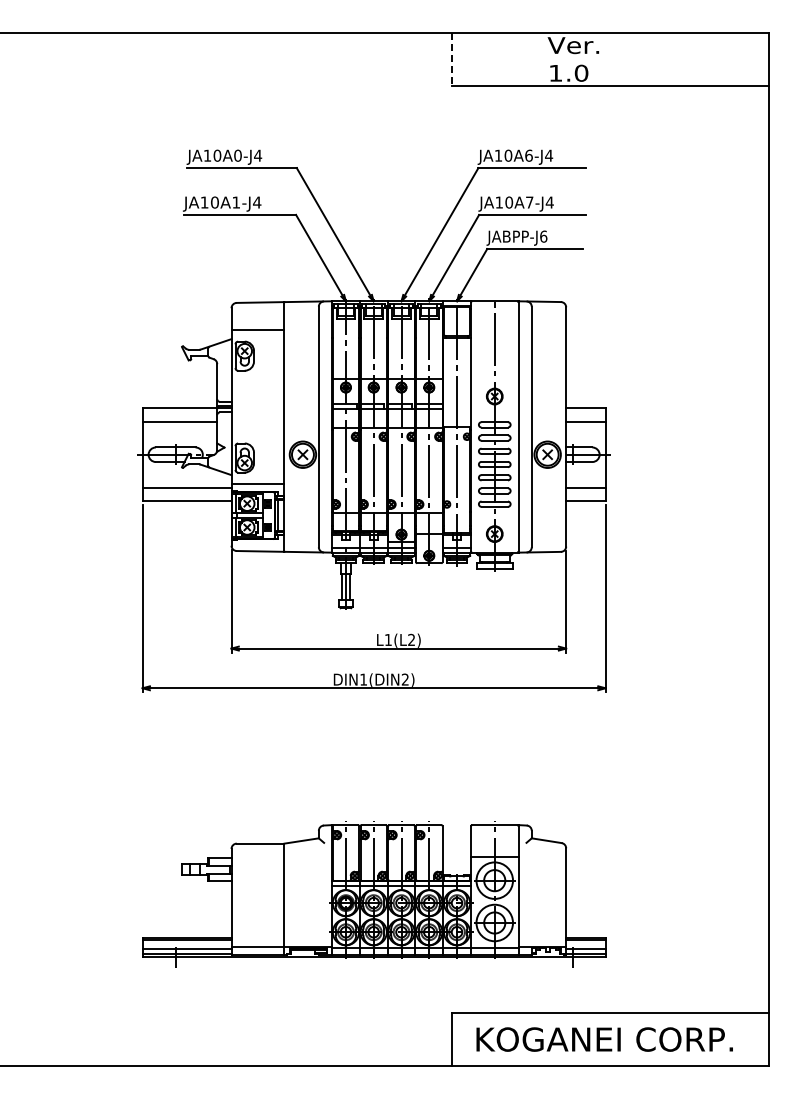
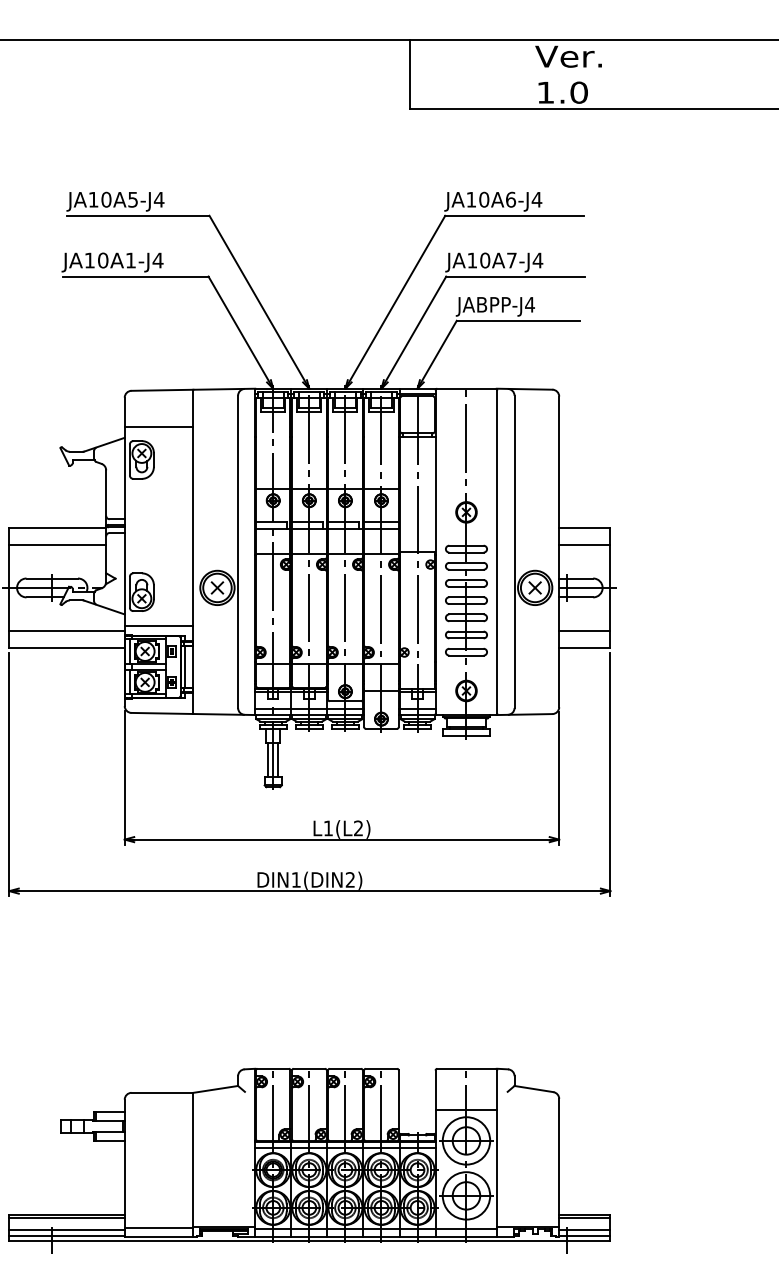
line: (451, 59) -> (410, 74), dashed -> solid
text: (237, 155) -> (132, 199), JA10A0-J4 -> JA10A5-J4
text: (543, 236) -> (529, 304), JABPP-J6 -> JABPP-J4

